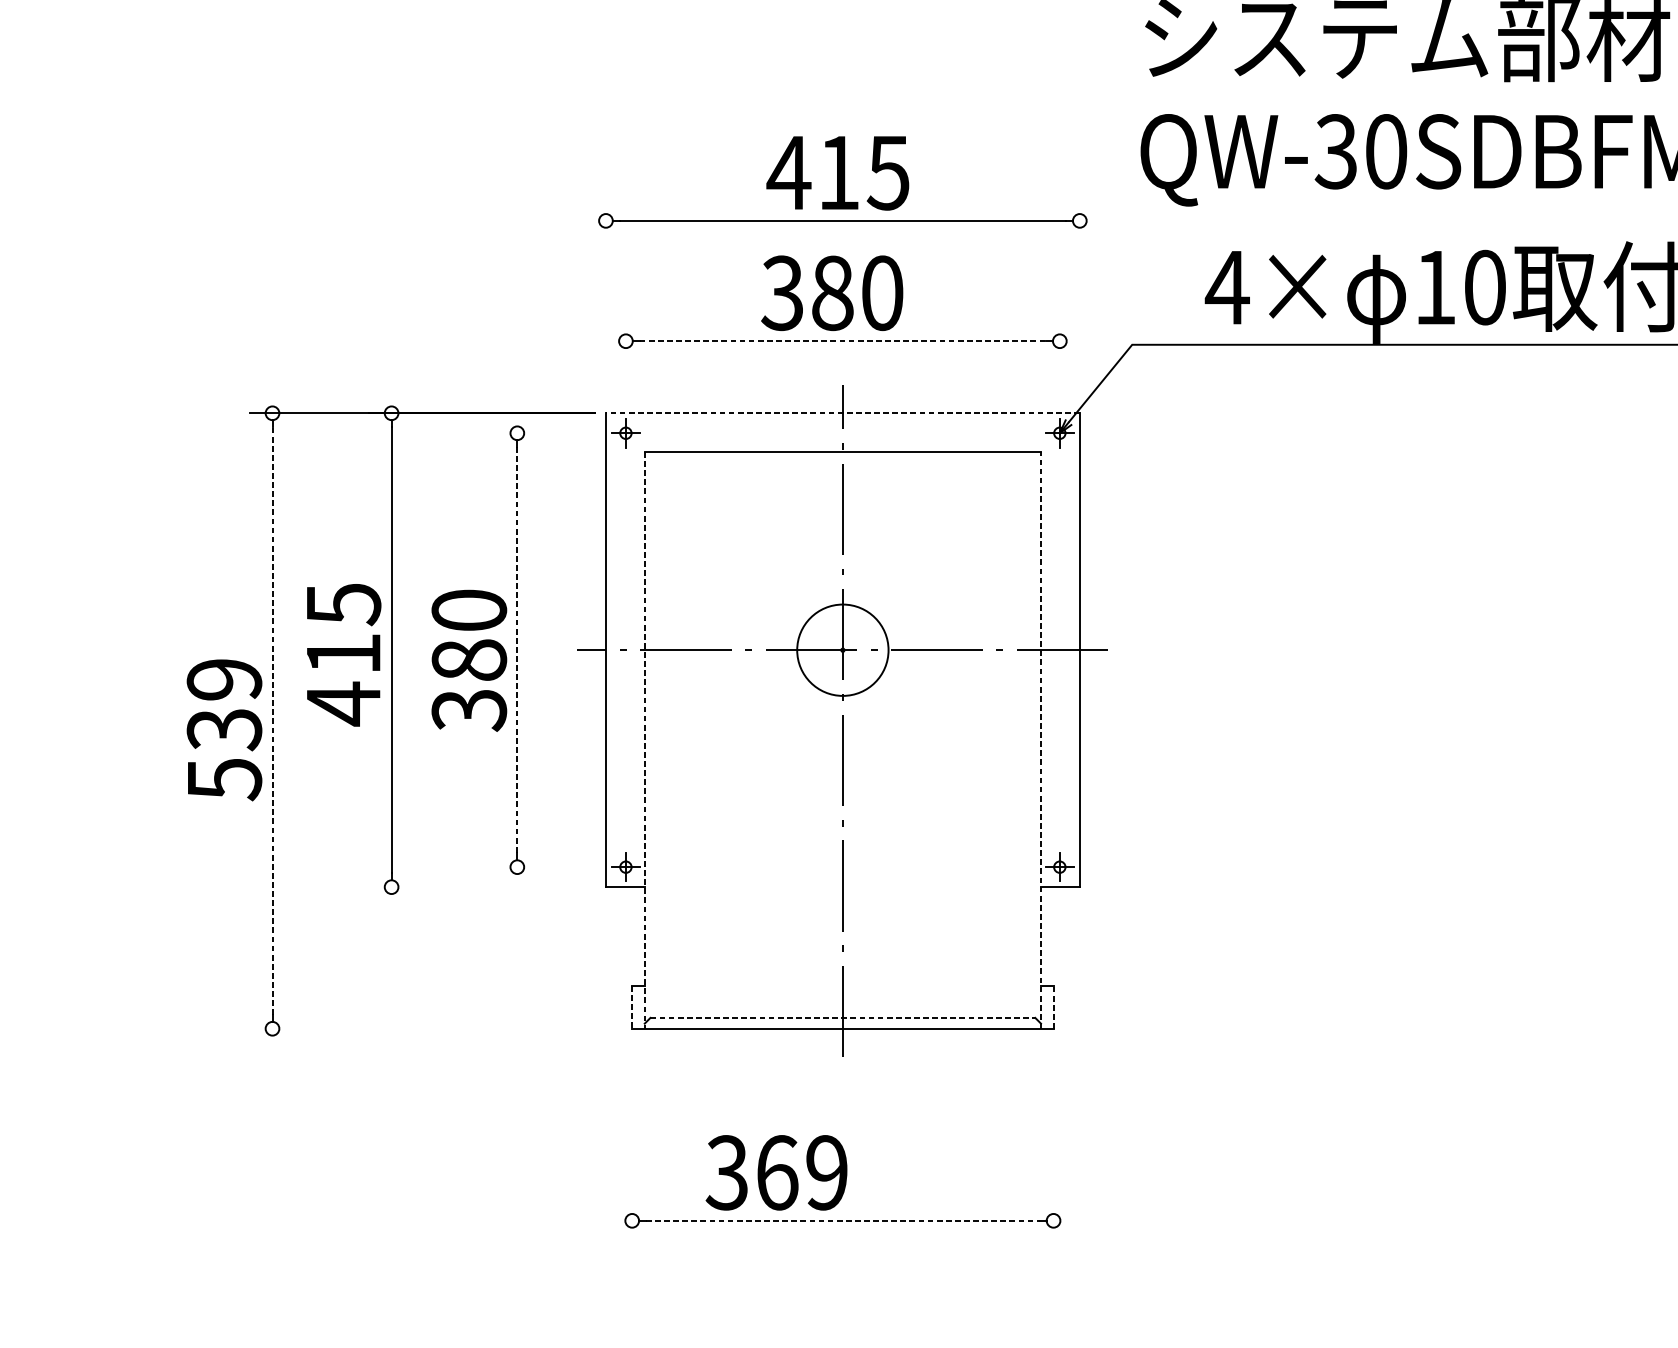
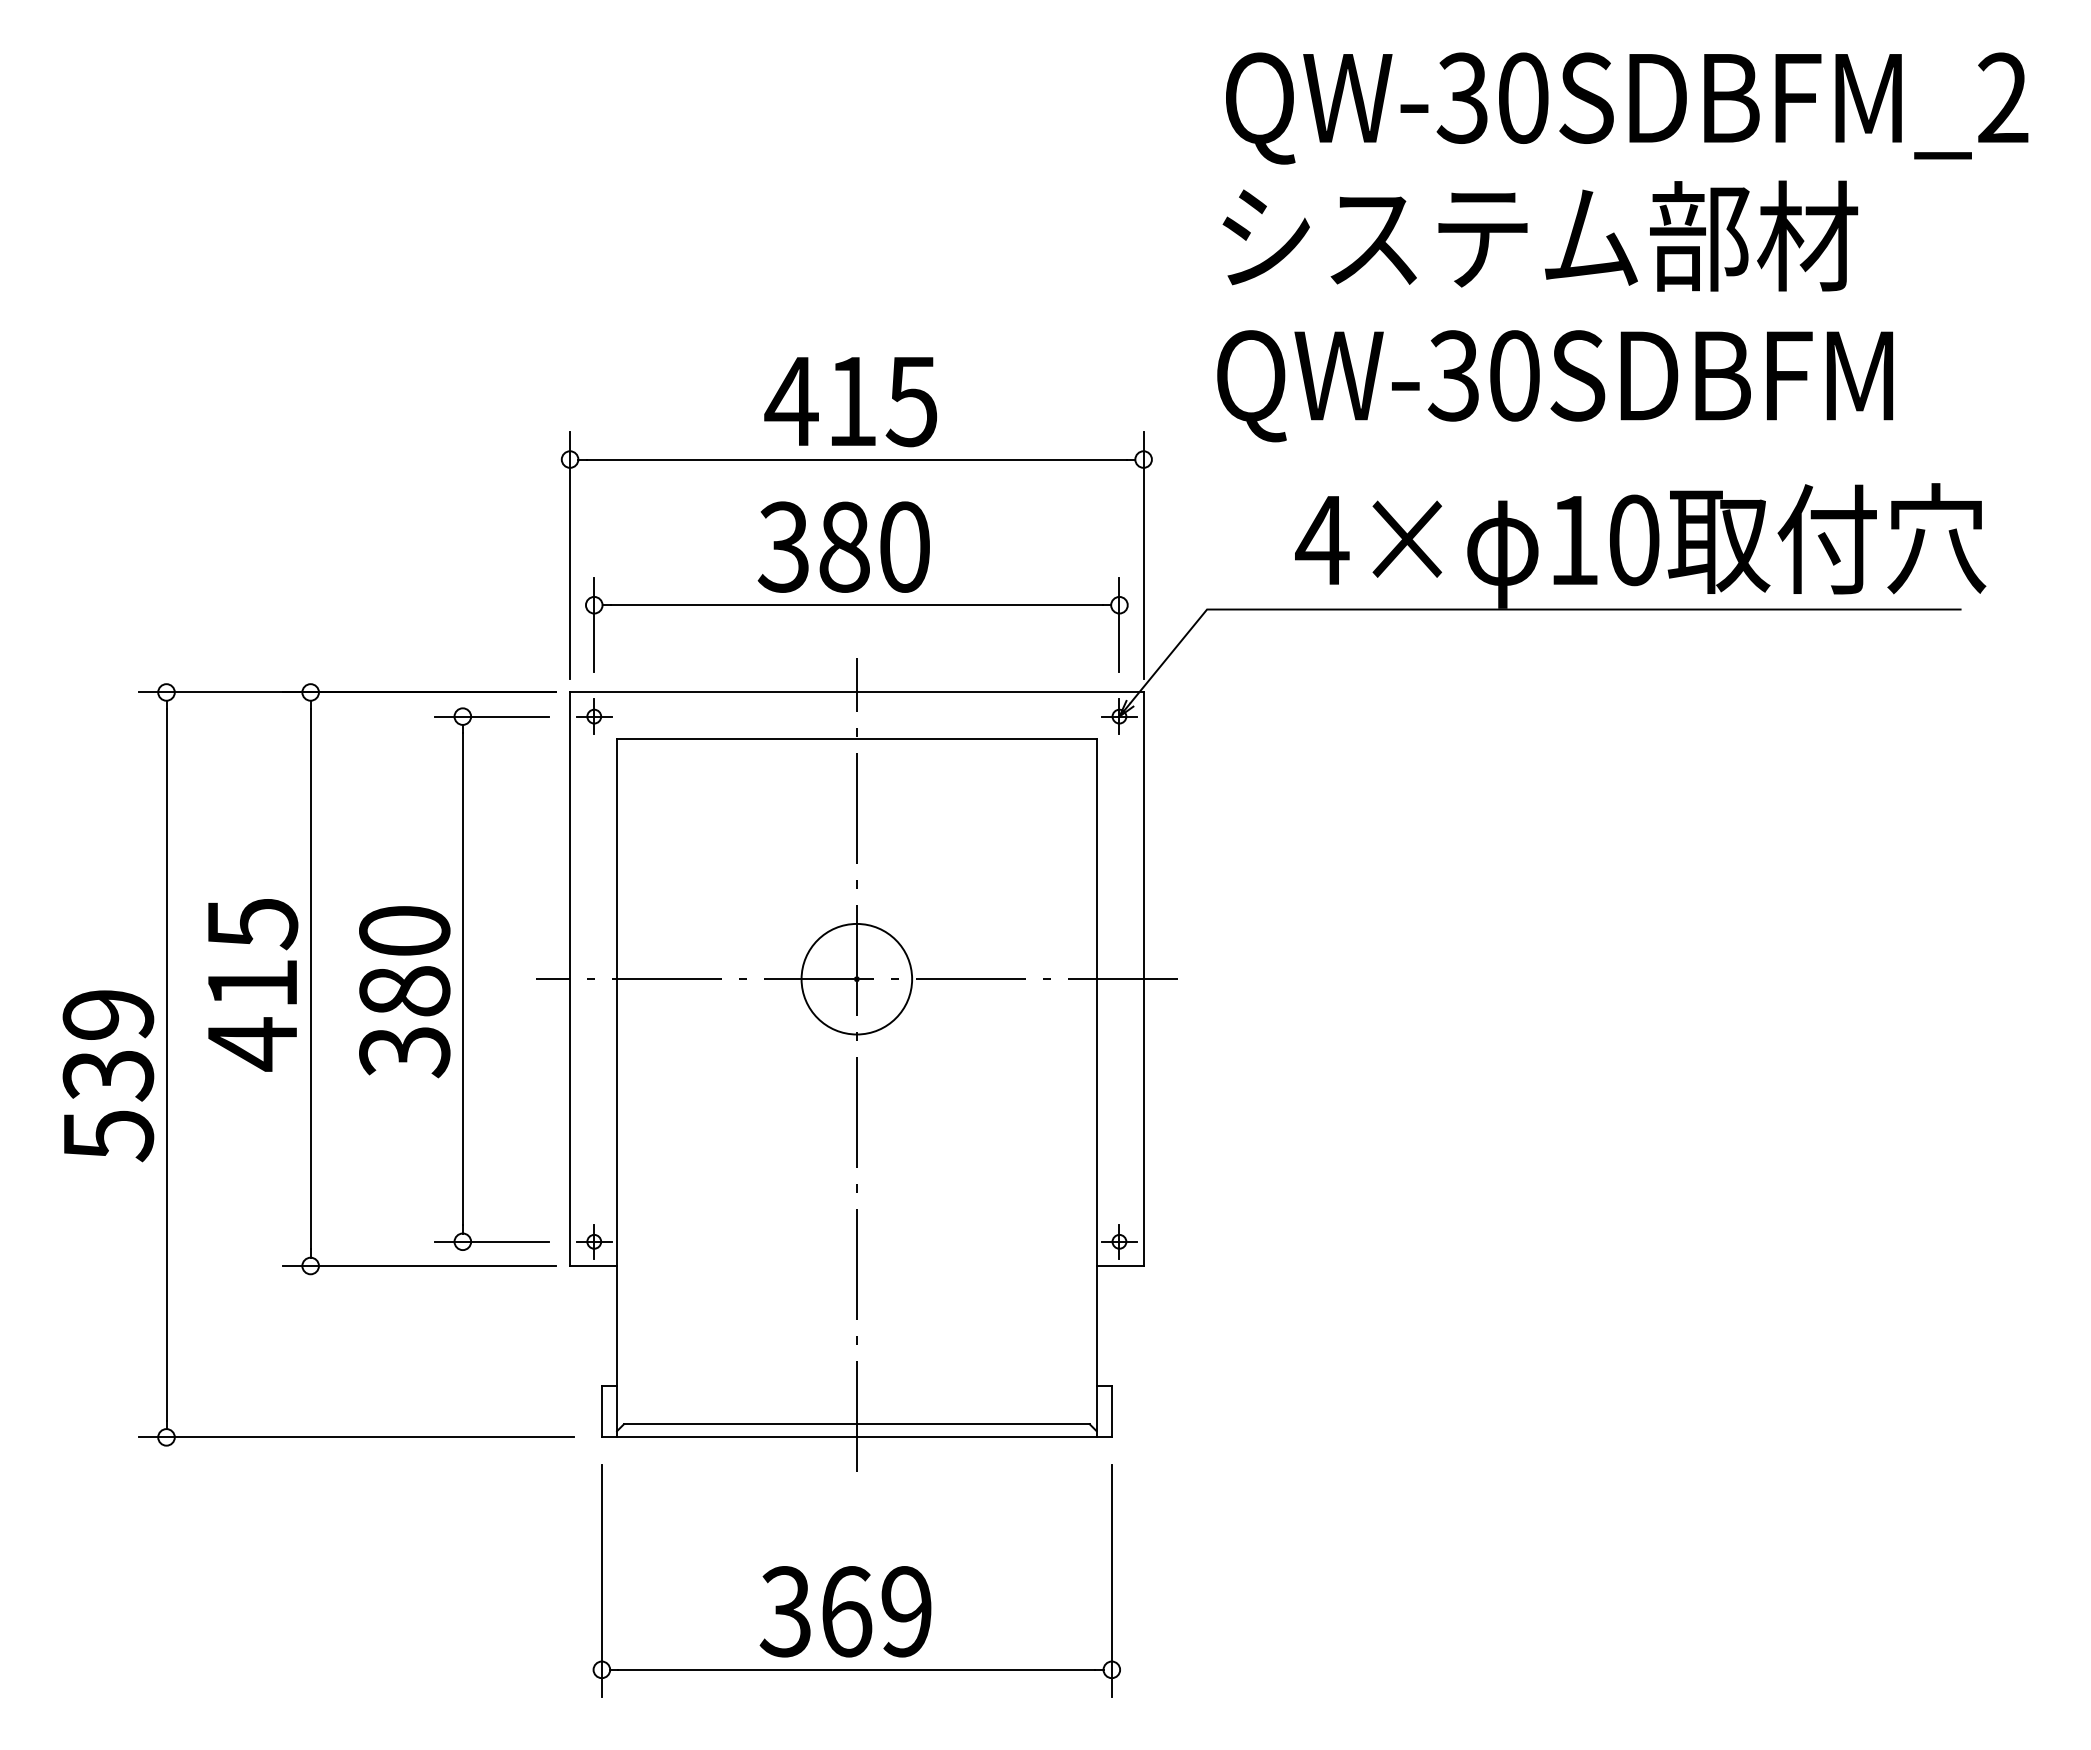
line: (606, 299) -> (570, 554), added
line: (1079, 299) -> (1143, 554), added
line: (843, 341) -> (857, 605), dashed -> solid
line: (626, 357) -> (594, 624), added
line: (1059, 357) -> (1119, 624), added
line: (842, 413) -> (856, 692), dashed -> solid
line: (541, 433) -> (492, 716), added
line: (517, 650) -> (462, 979), dashed -> solid
line: (272, 720) -> (166, 1064), dashed -> solid
line: (645, 740) -> (617, 1088), dashed -> solid
line: (1040, 740) -> (1096, 1088), dashed -> solid
line: (541, 866) -> (492, 1241), added
line: (481, 887) -> (419, 1266), added
line: (631, 1007) -> (601, 1411), dashed -> solid
line: (1053, 1007) -> (1111, 1411), dashed -> solid
line: (842, 1018) -> (856, 1424), dashed -> solid
line: (429, 1028) -> (356, 1437), added
line: (631, 1147) -> (601, 1581), added
line: (1053, 1147) -> (1111, 1581), added
text: (776, 1172) -> (845, 1611), moved
line: (843, 1220) -> (857, 1669), dashed -> solid

